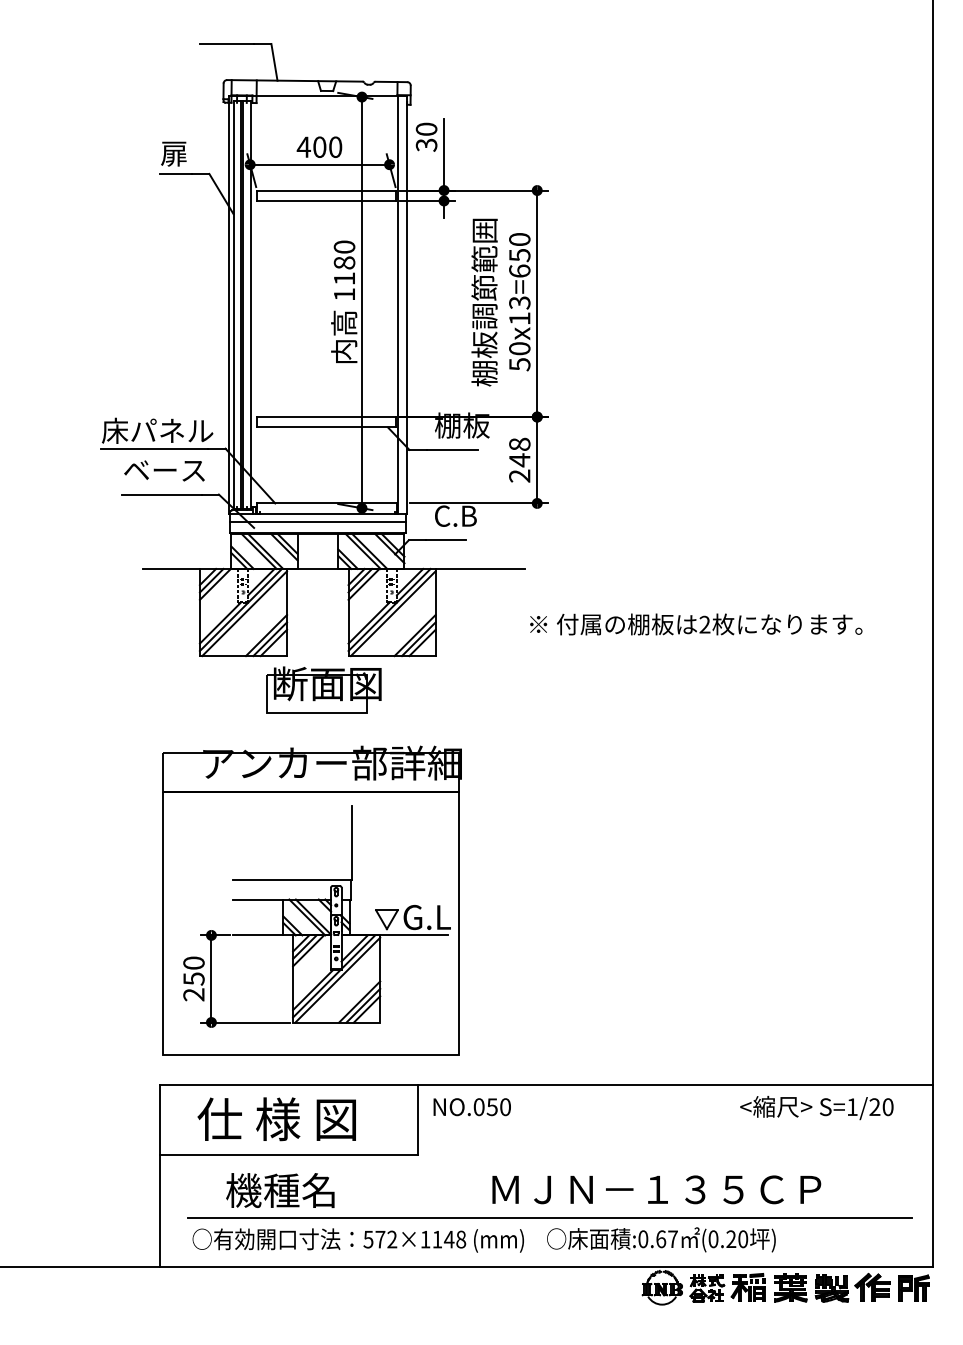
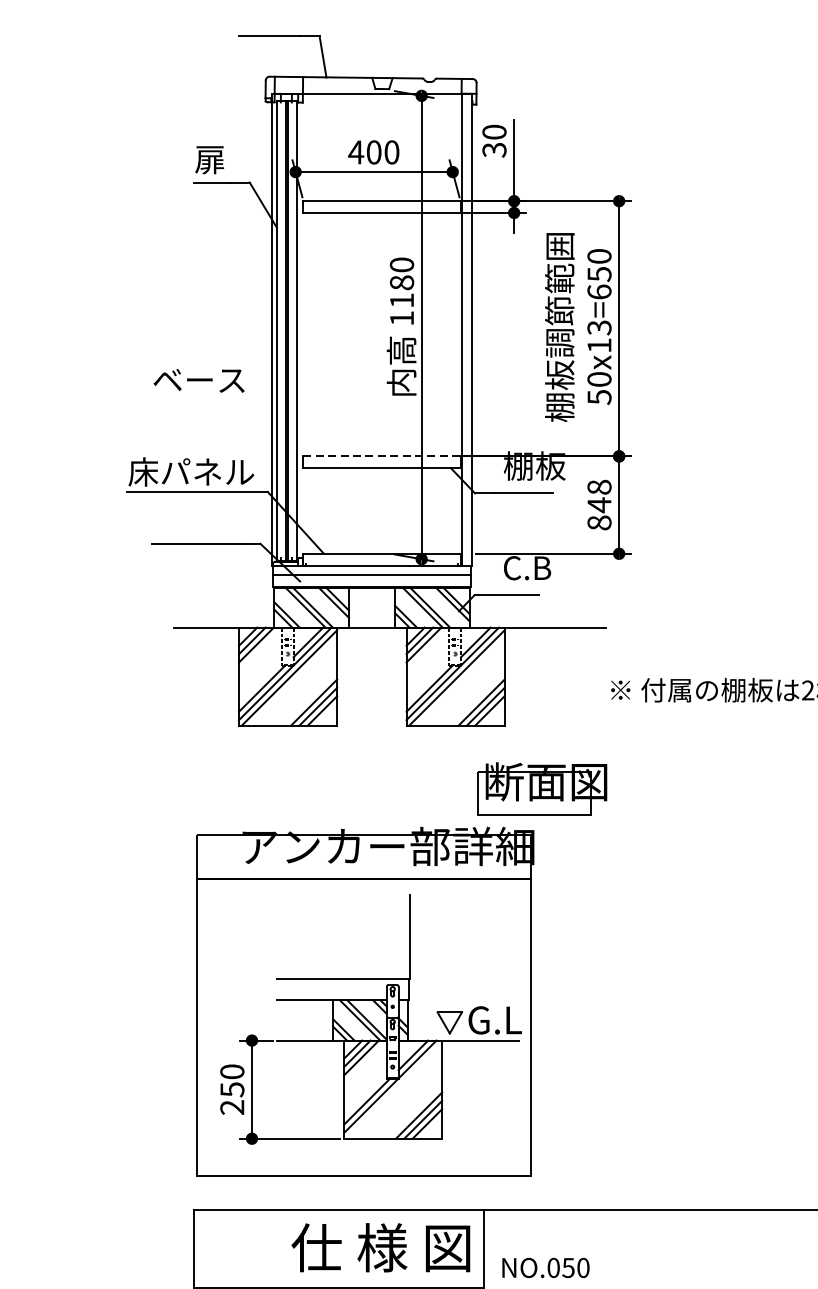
line: (326, 417) -> (381, 456), solid -> dashed
text: (164, 470) -> (199, 380), moved
text: (519, 475) -> (599, 522), 248 -> 848
part: (323, 689) -> (541, 788), moved
line: (337, 979) -> (394, 1090), removed
text: (471, 1107) -> (545, 1268), moved
text: (276, 1119) -> (380, 1248), moved

